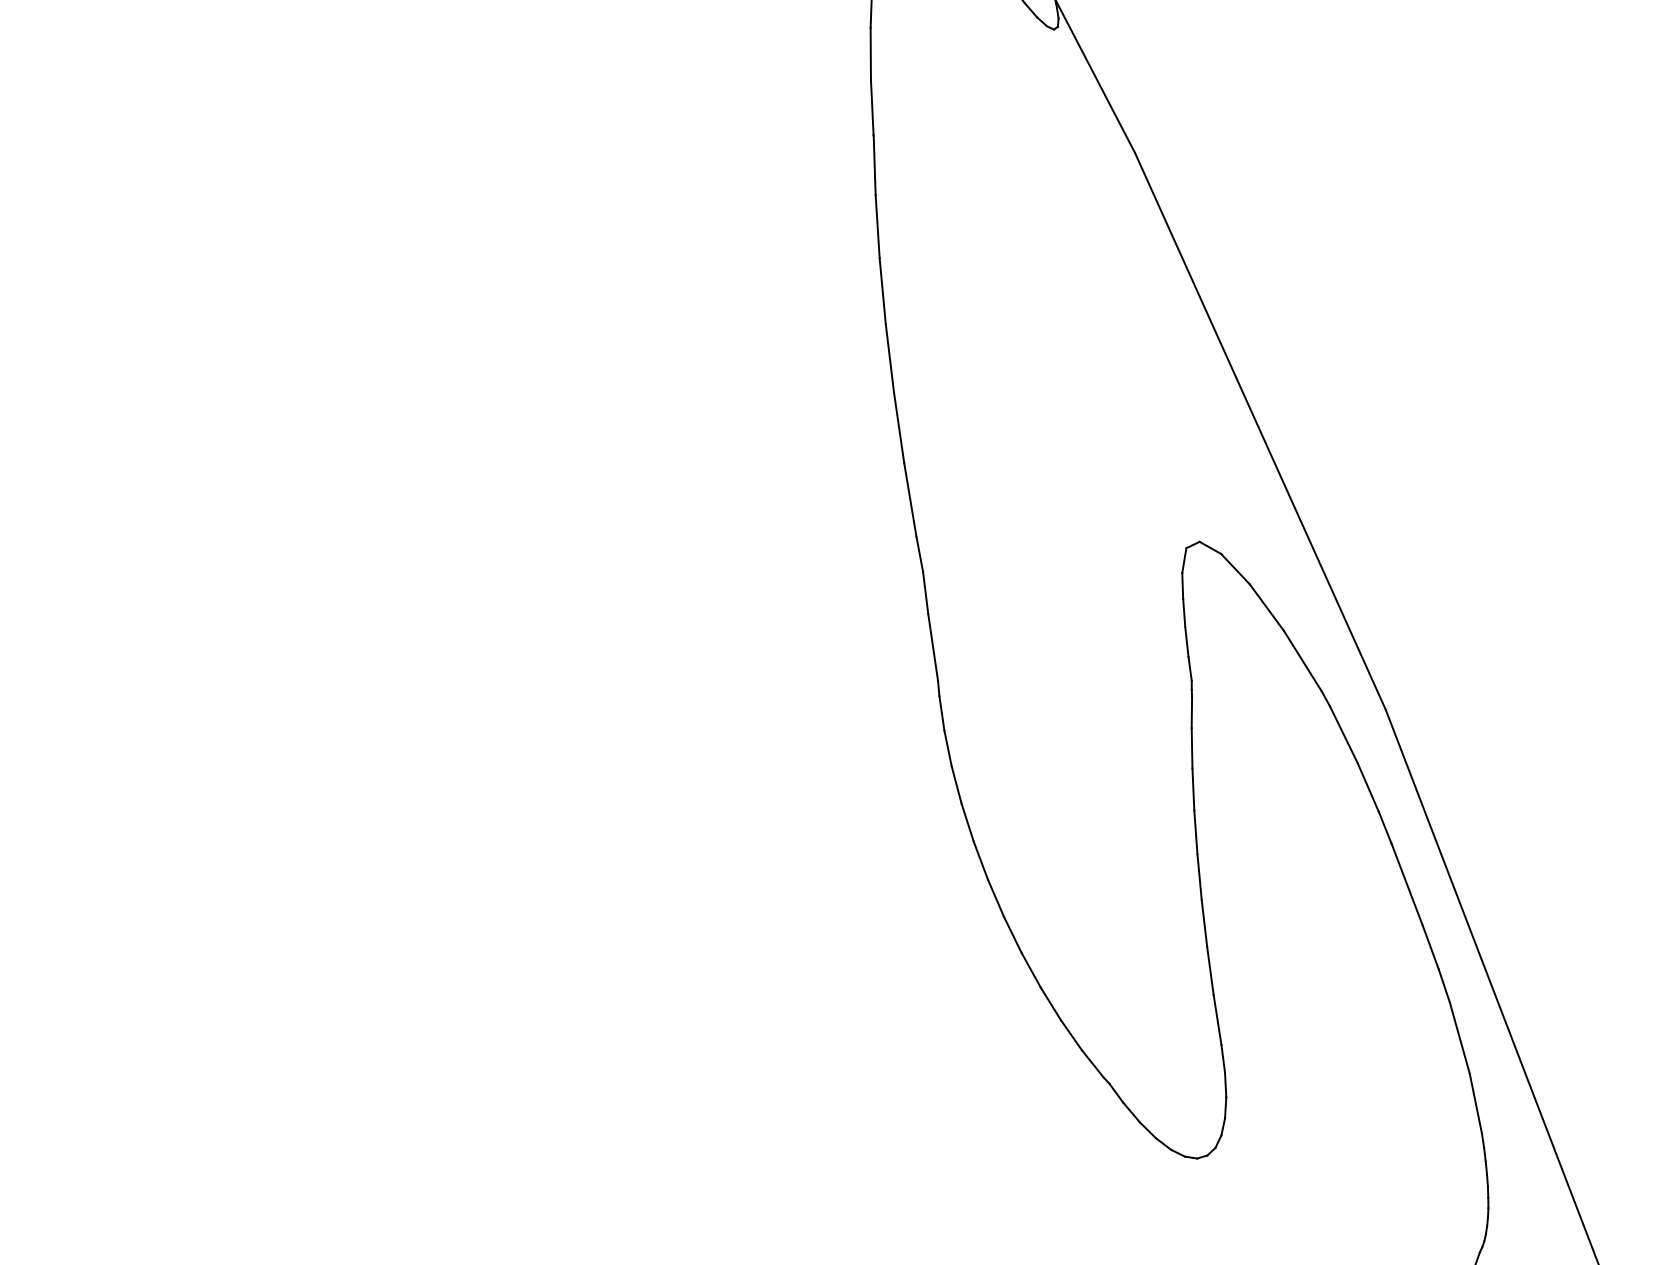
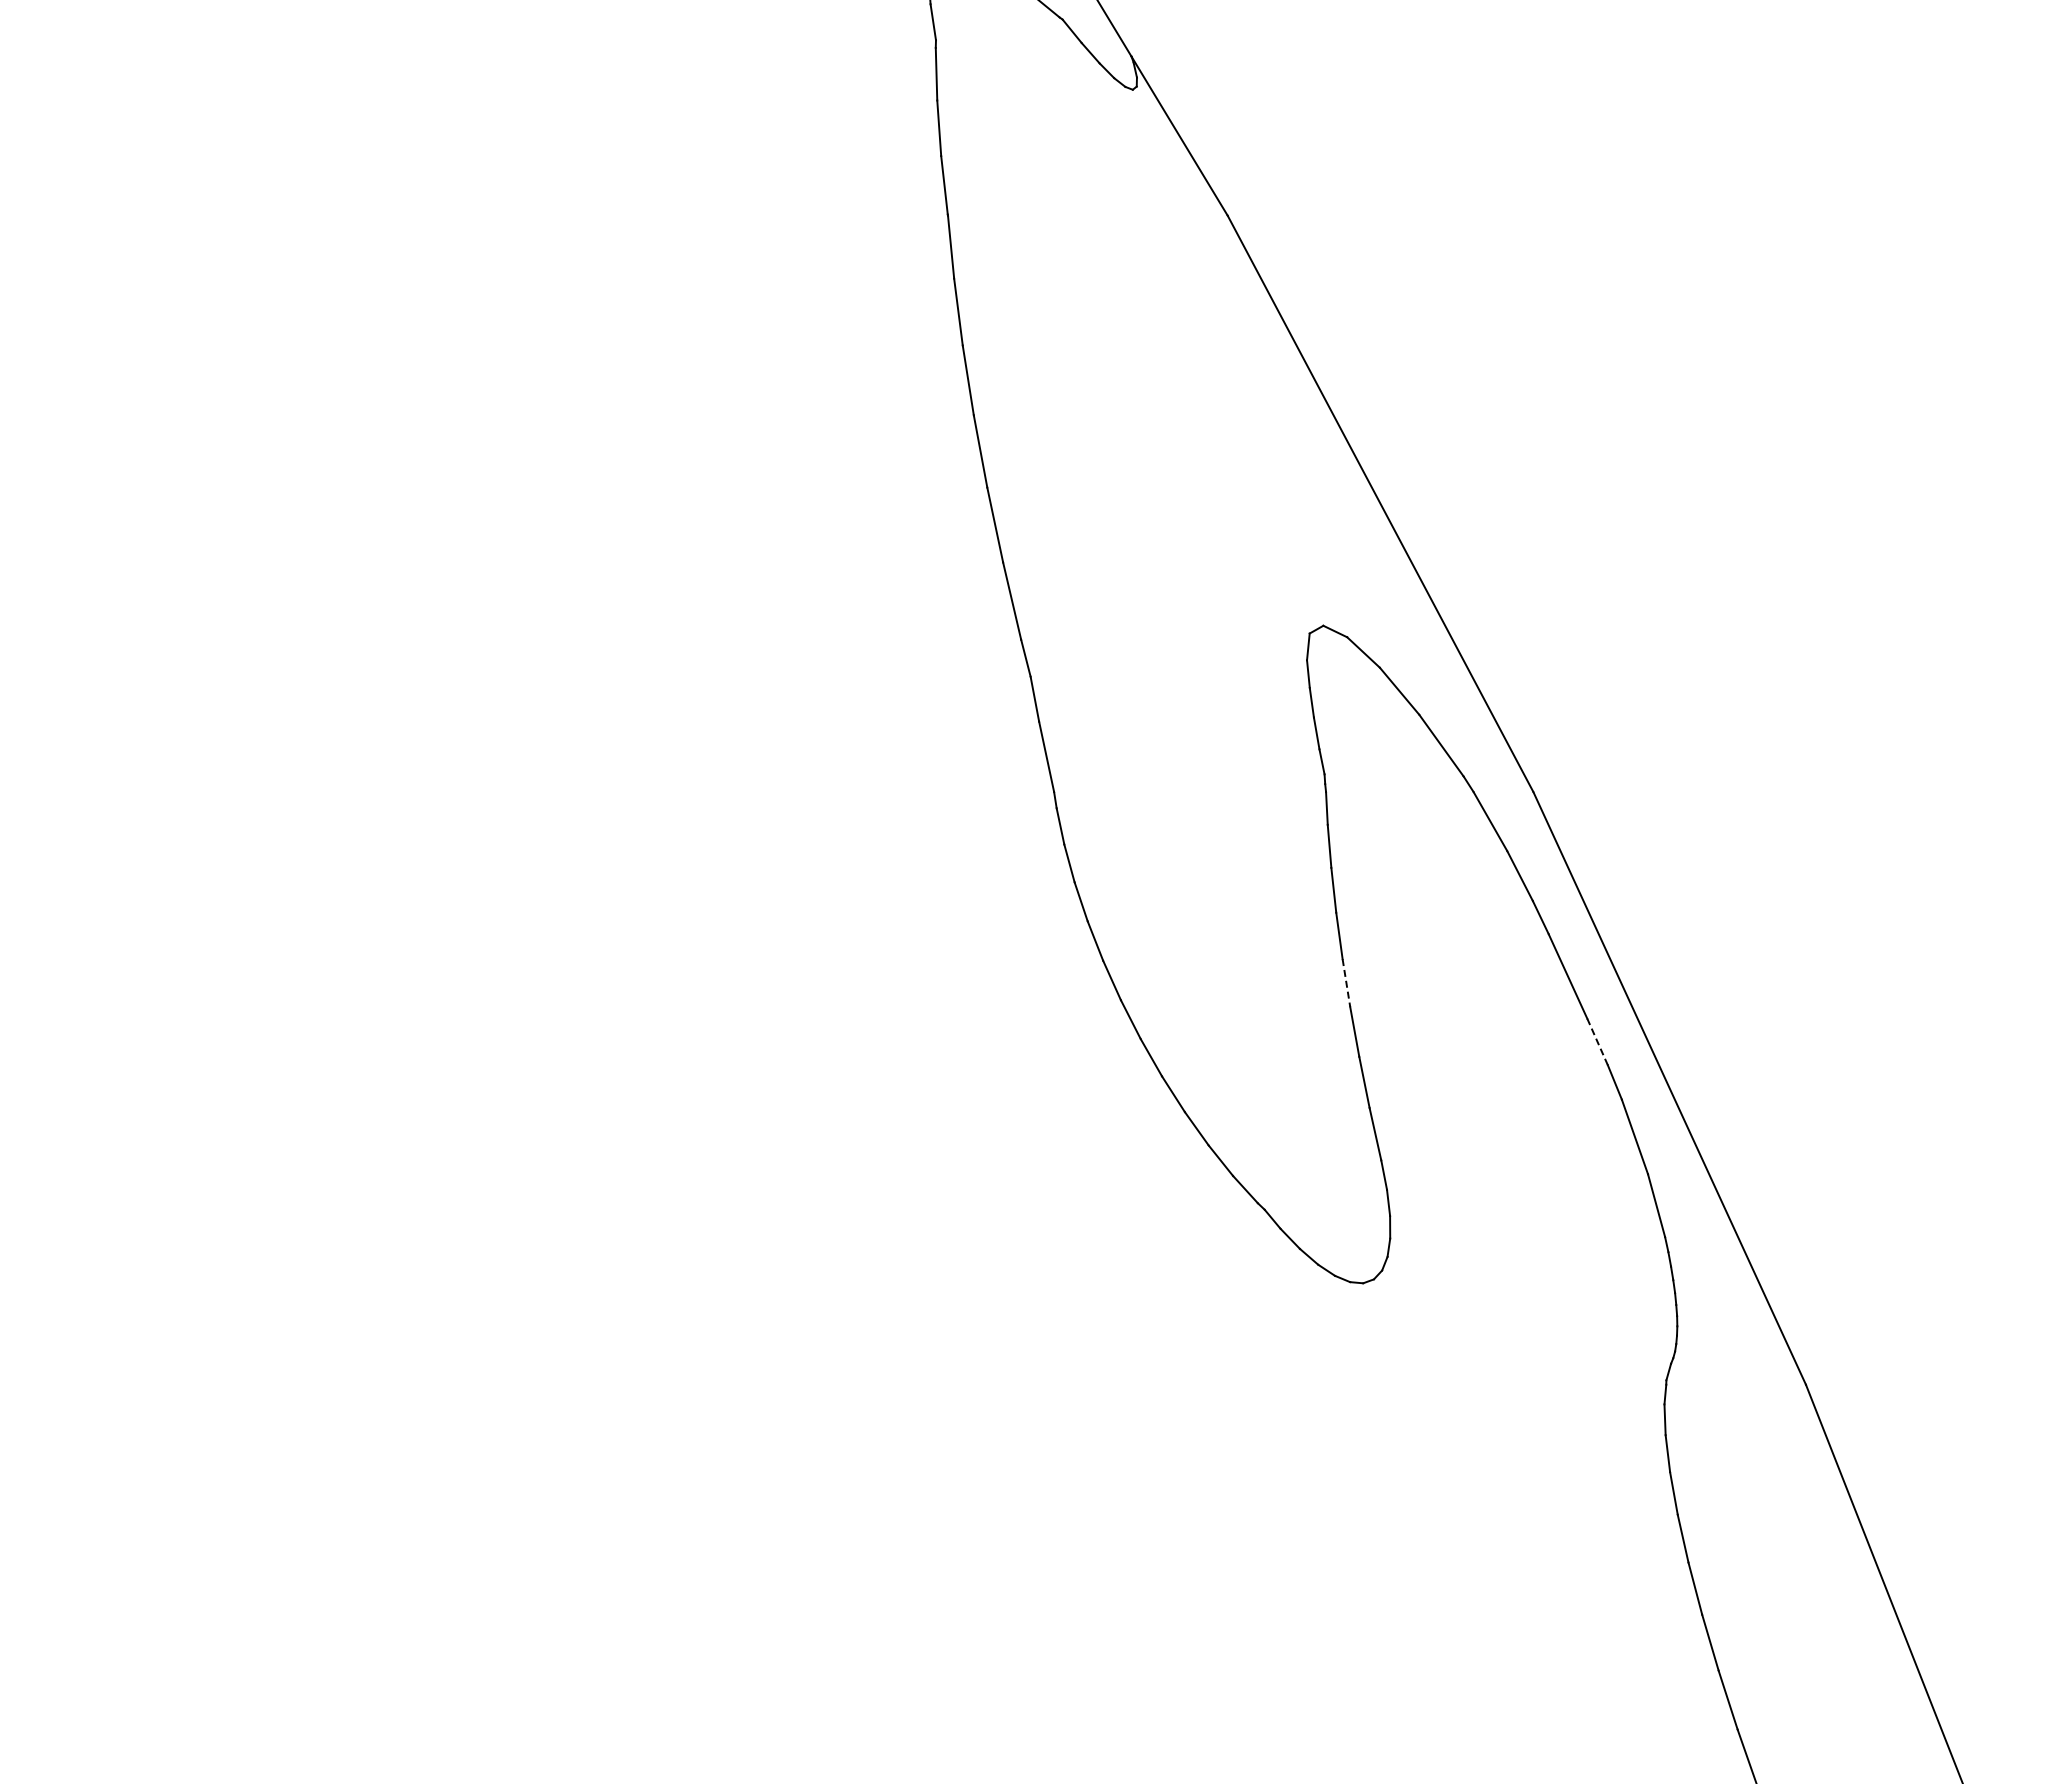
line: (1199, 877) -> (1346, 983), solid -> dashed
line: (1430, 946) -> (1597, 1041), solid -> dashed

